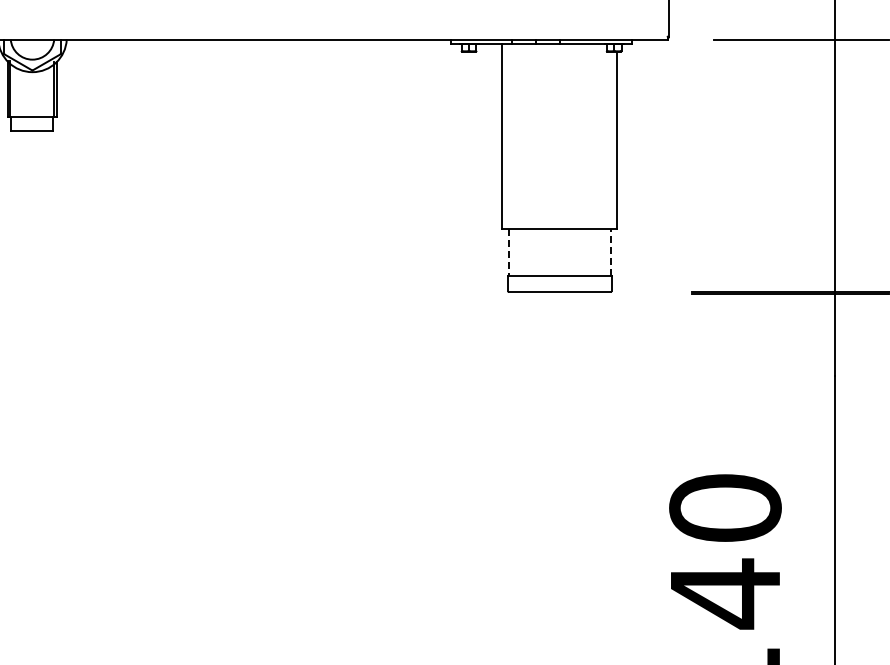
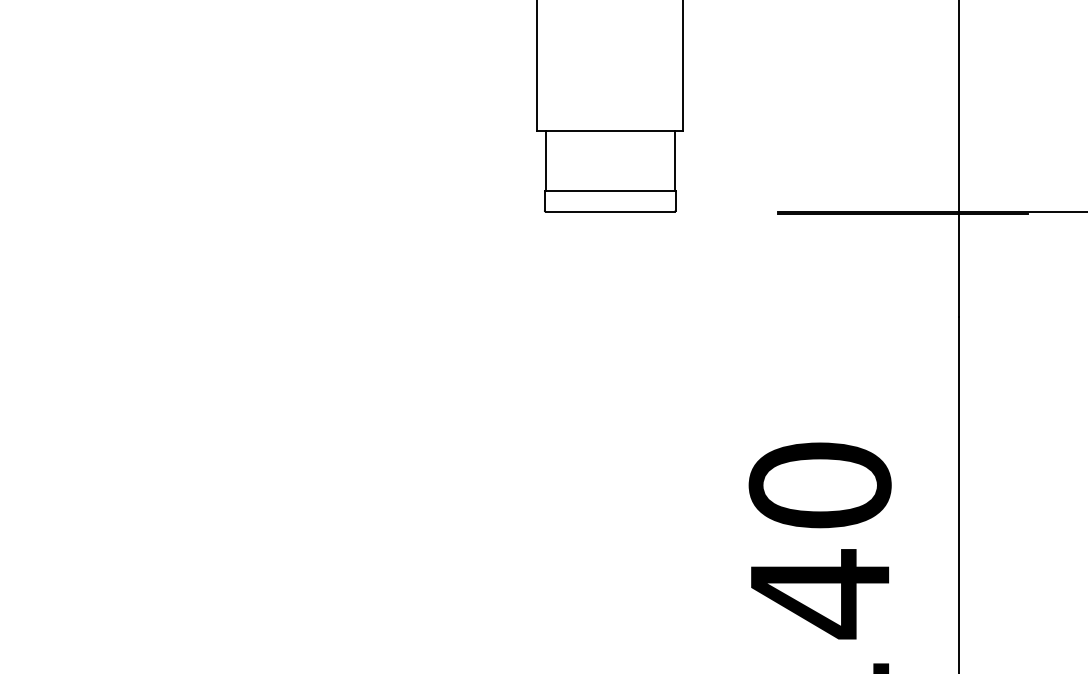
line: (509, 252) -> (546, 161), dashed -> solid
line: (610, 252) -> (674, 161), dashed -> solid

